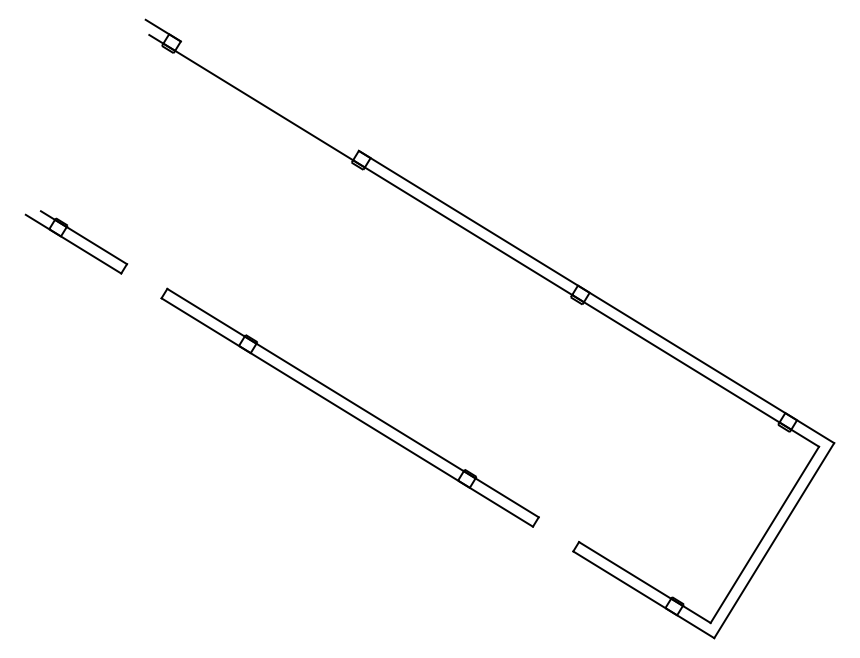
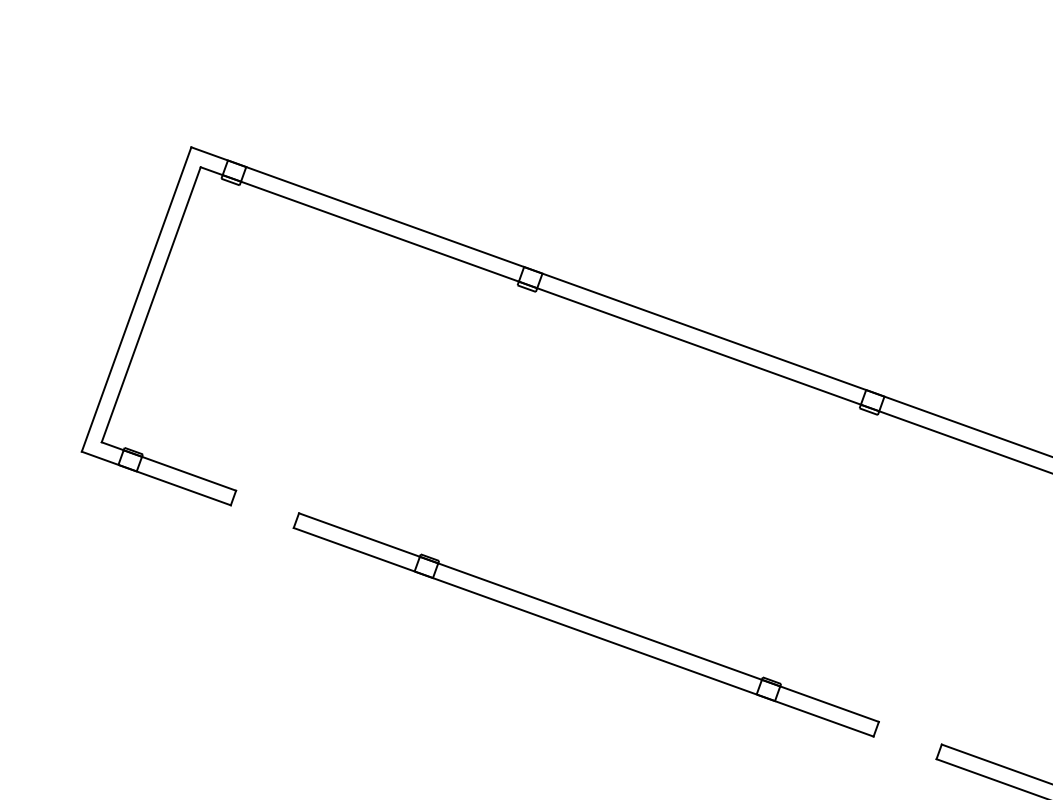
line: (269, 95) -> (384, 216), added
line: (85, 116) -> (135, 298), added
line: (94, 122) -> (150, 304), added

